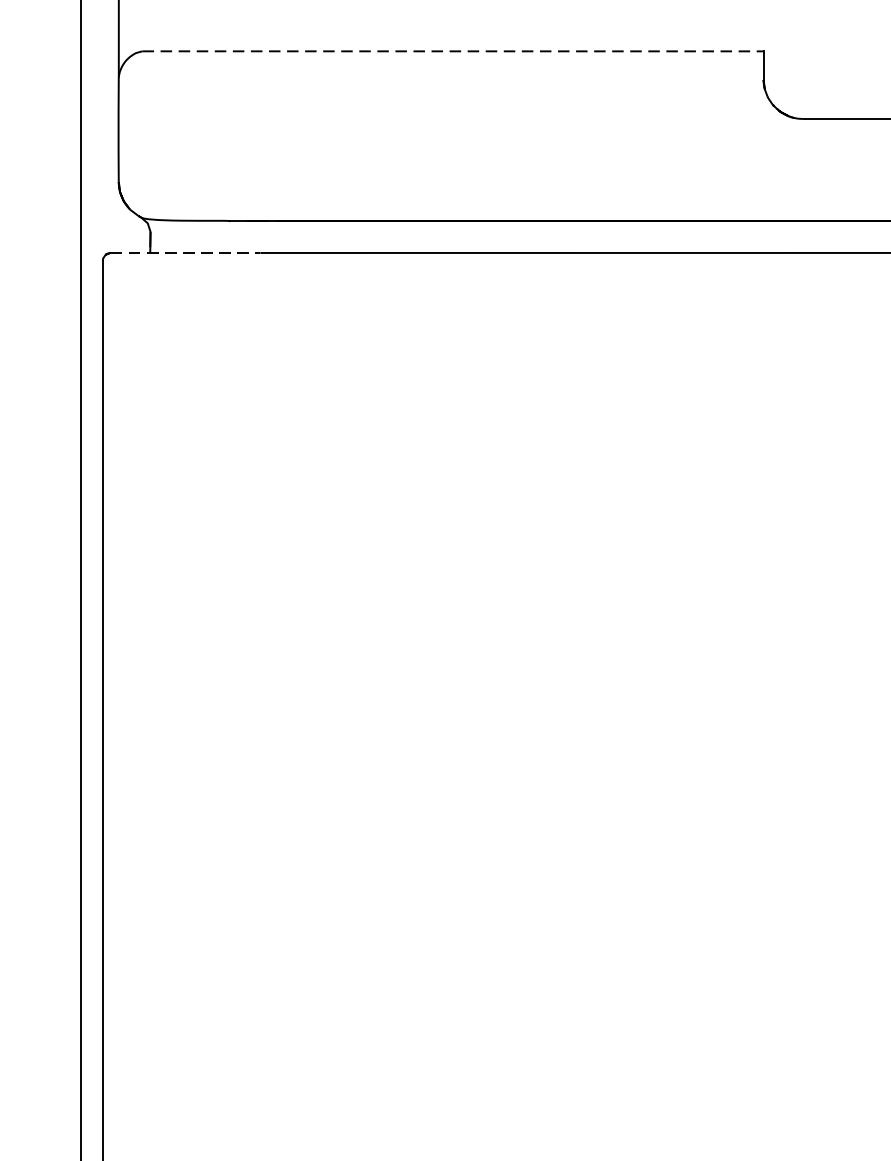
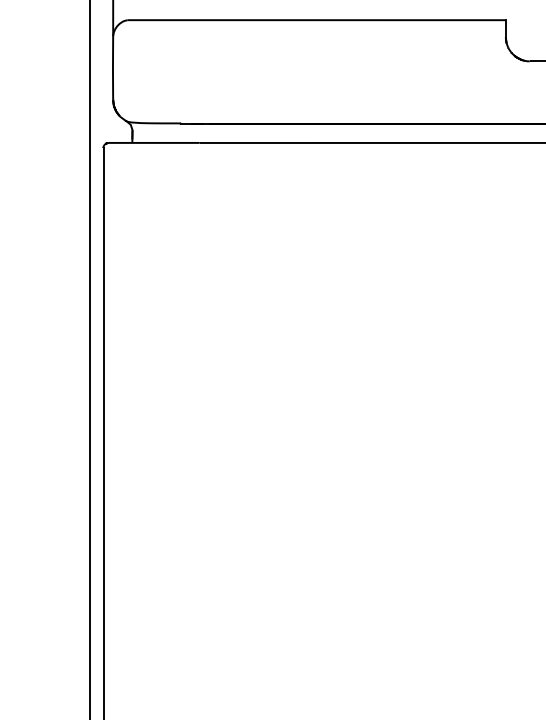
line: (454, 51) -> (317, 20), dashed -> solid
line: (188, 252) -> (155, 142), dashed -> solid

